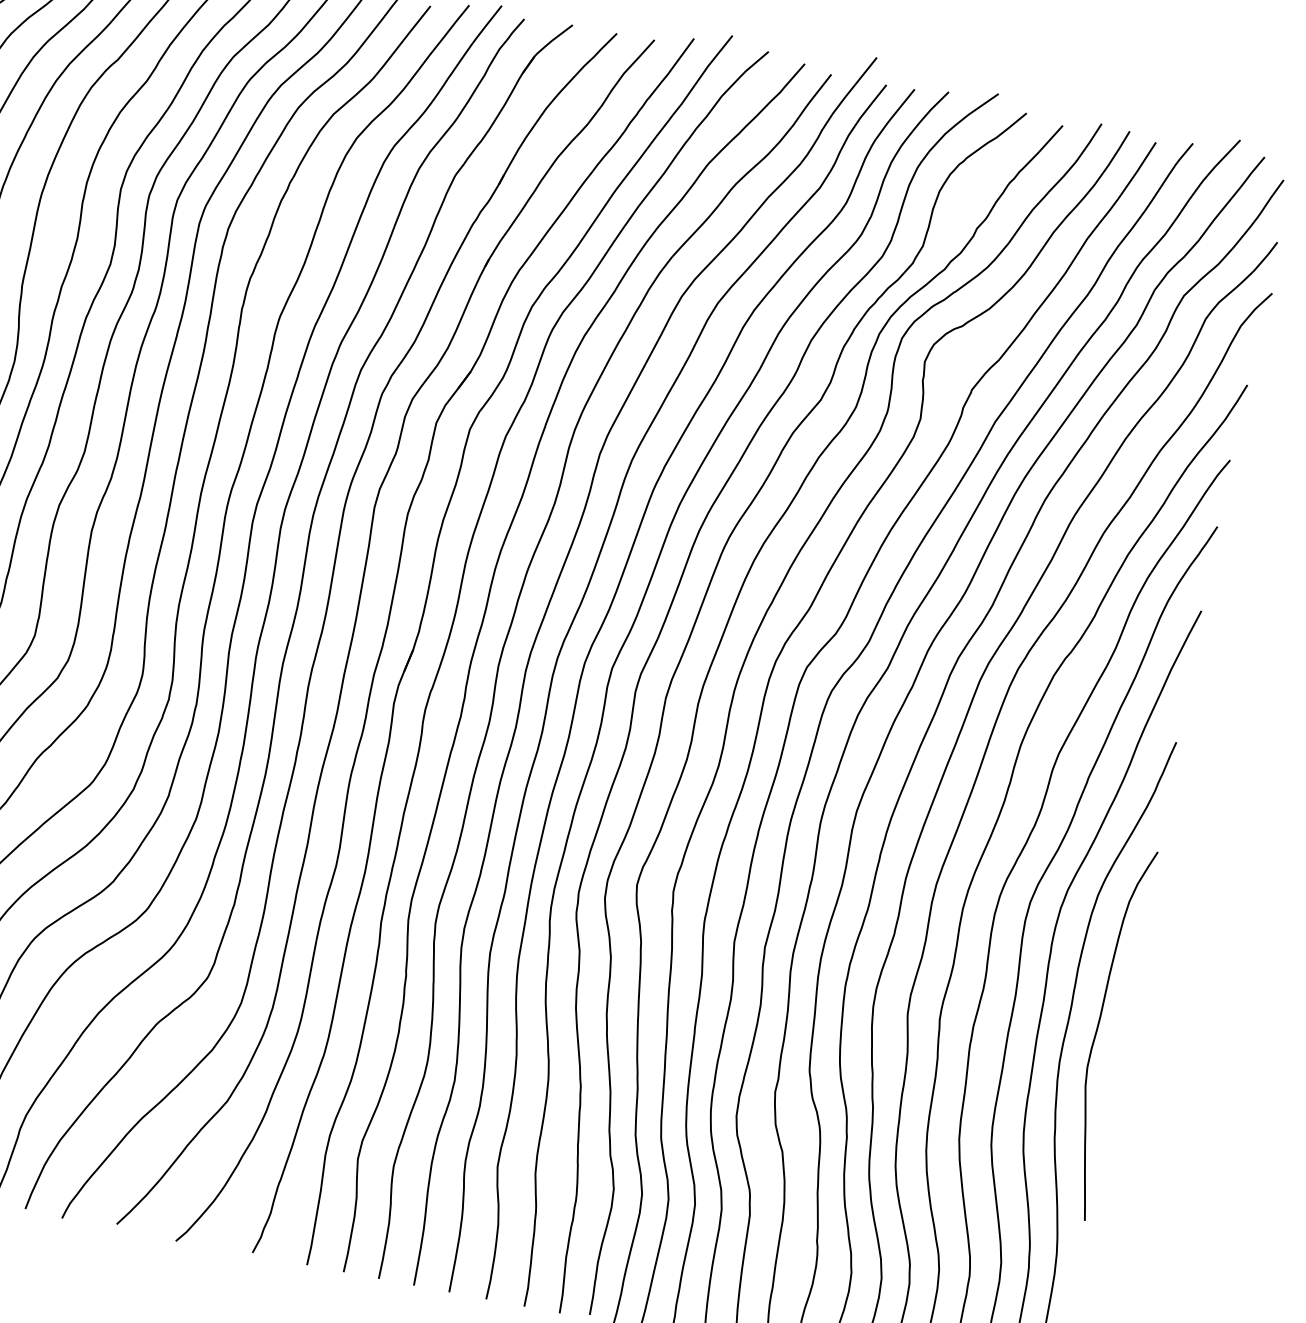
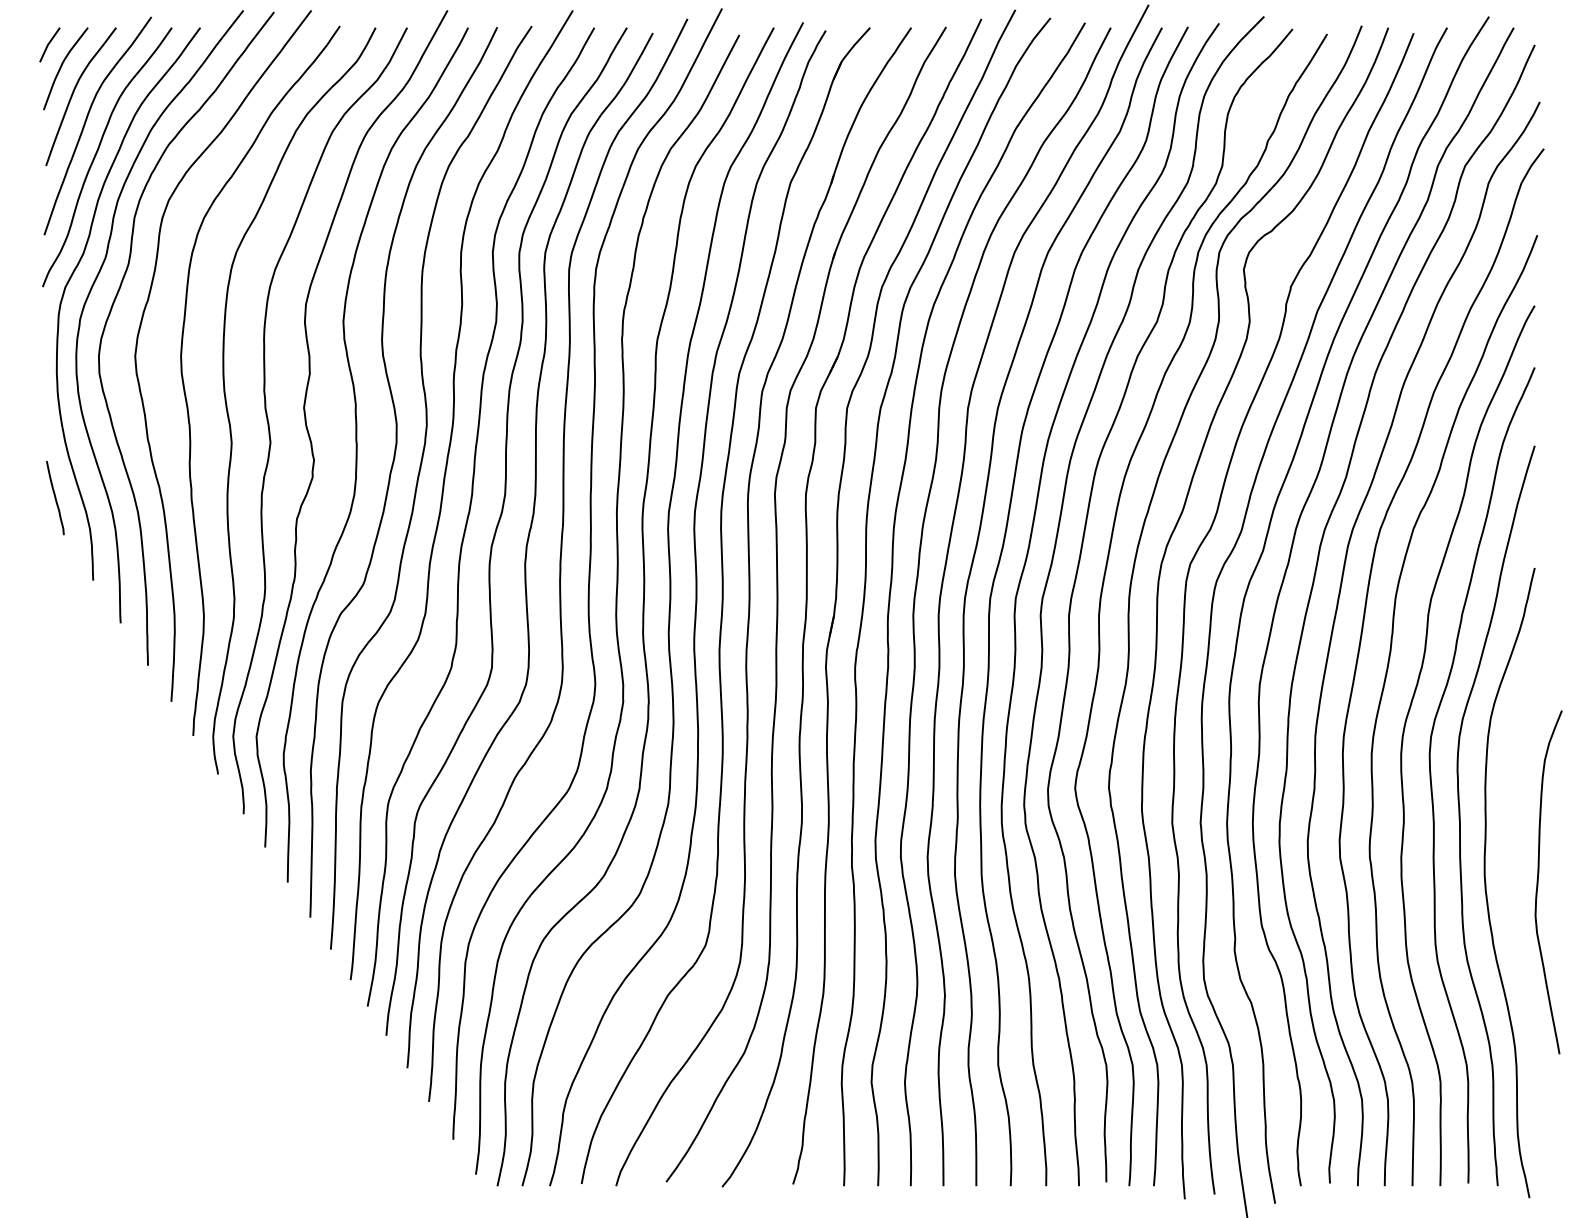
curve: (1097, 1031) -> (1538, 882), moved

